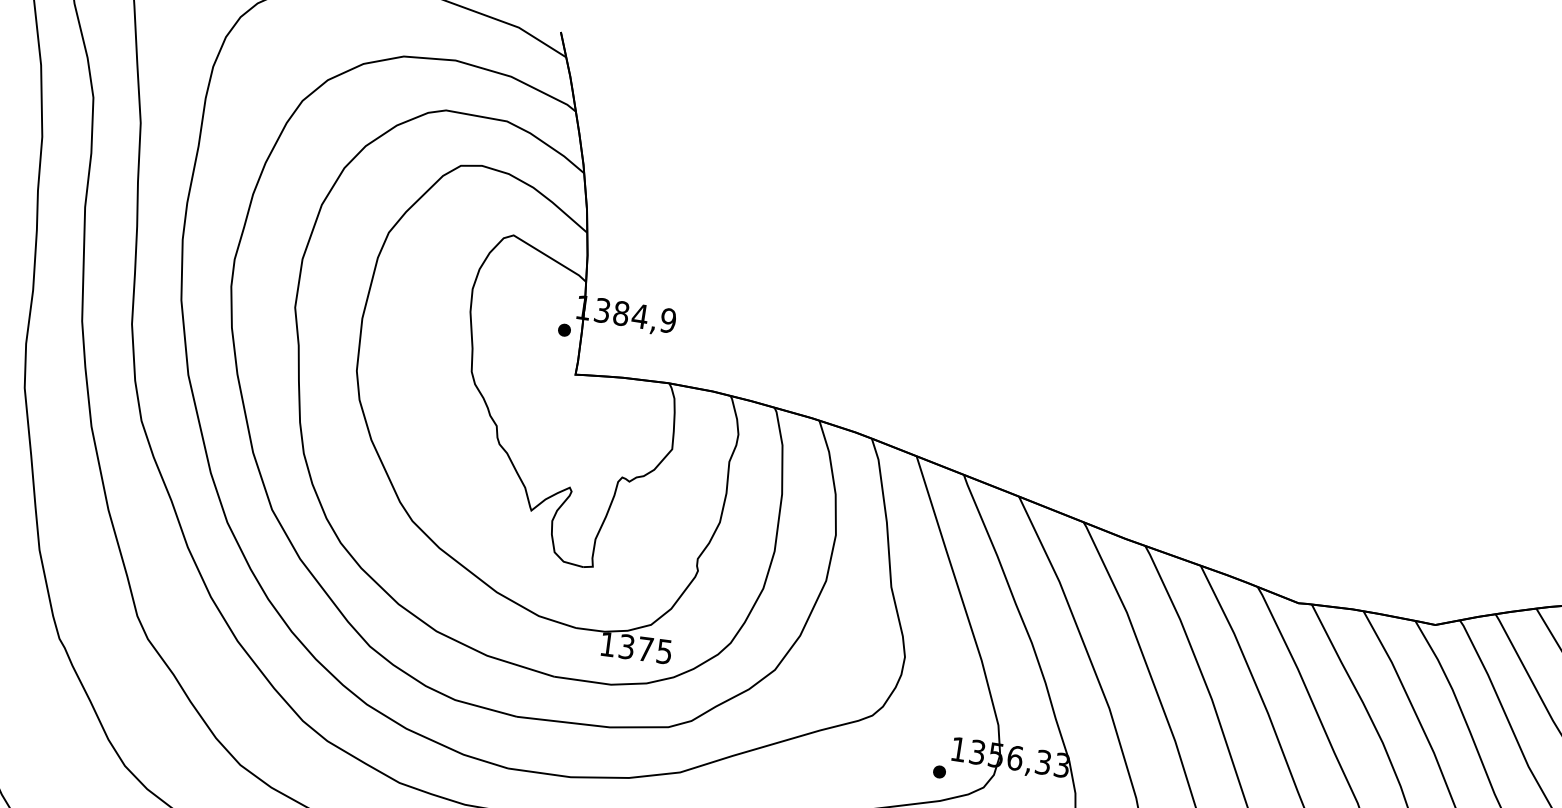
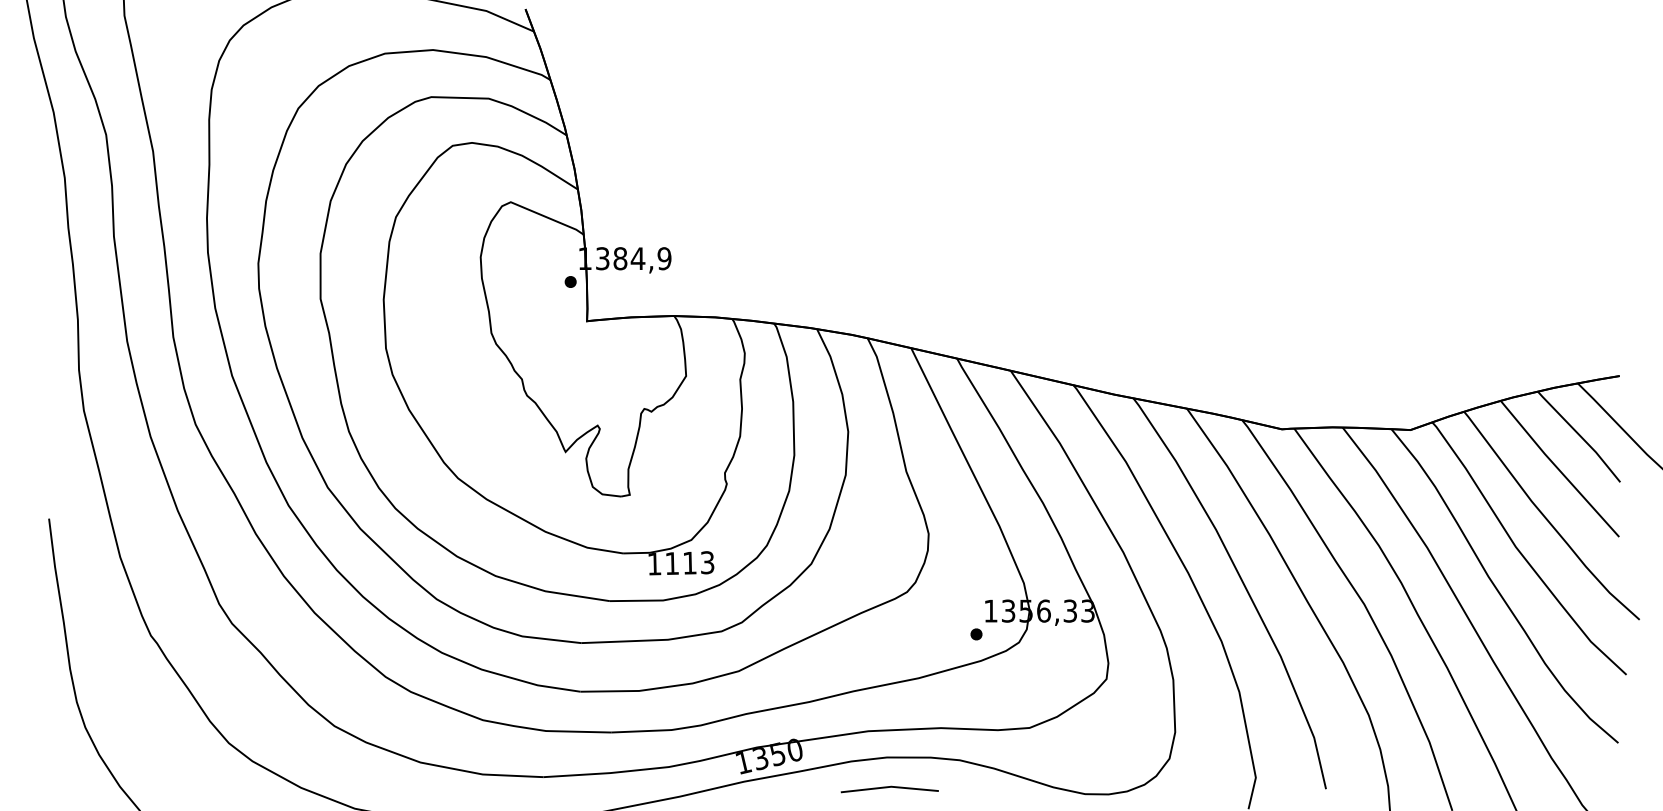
text: (645, 649) -> (689, 563), 1375 -> 1113

